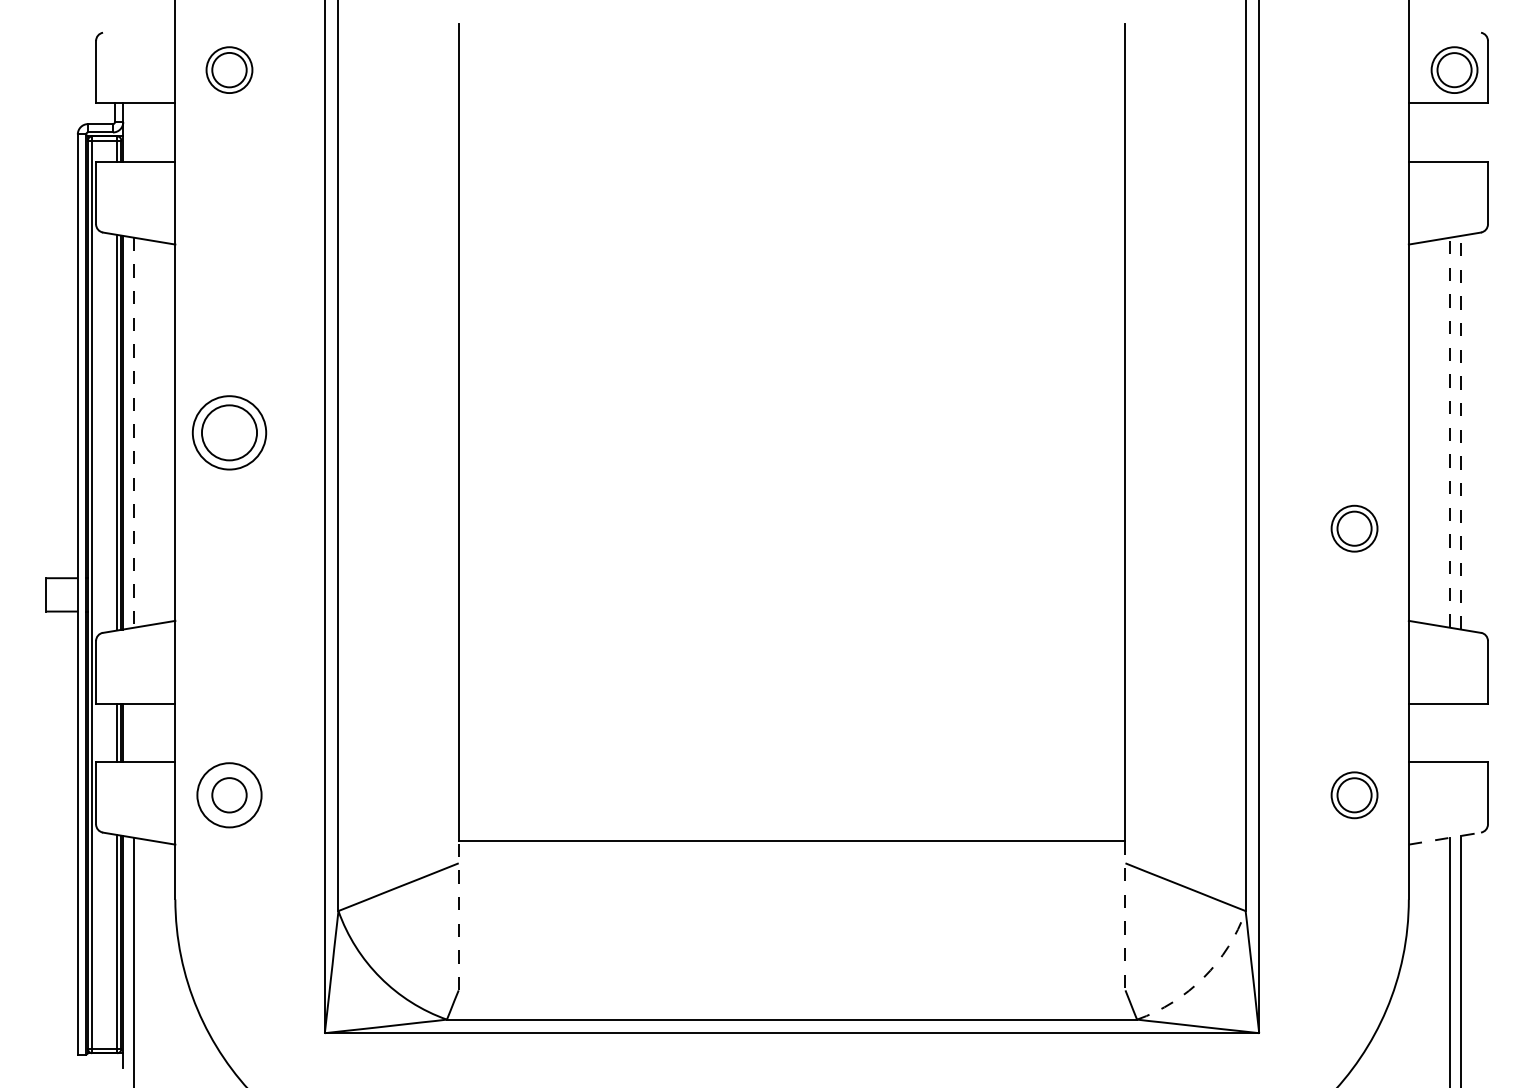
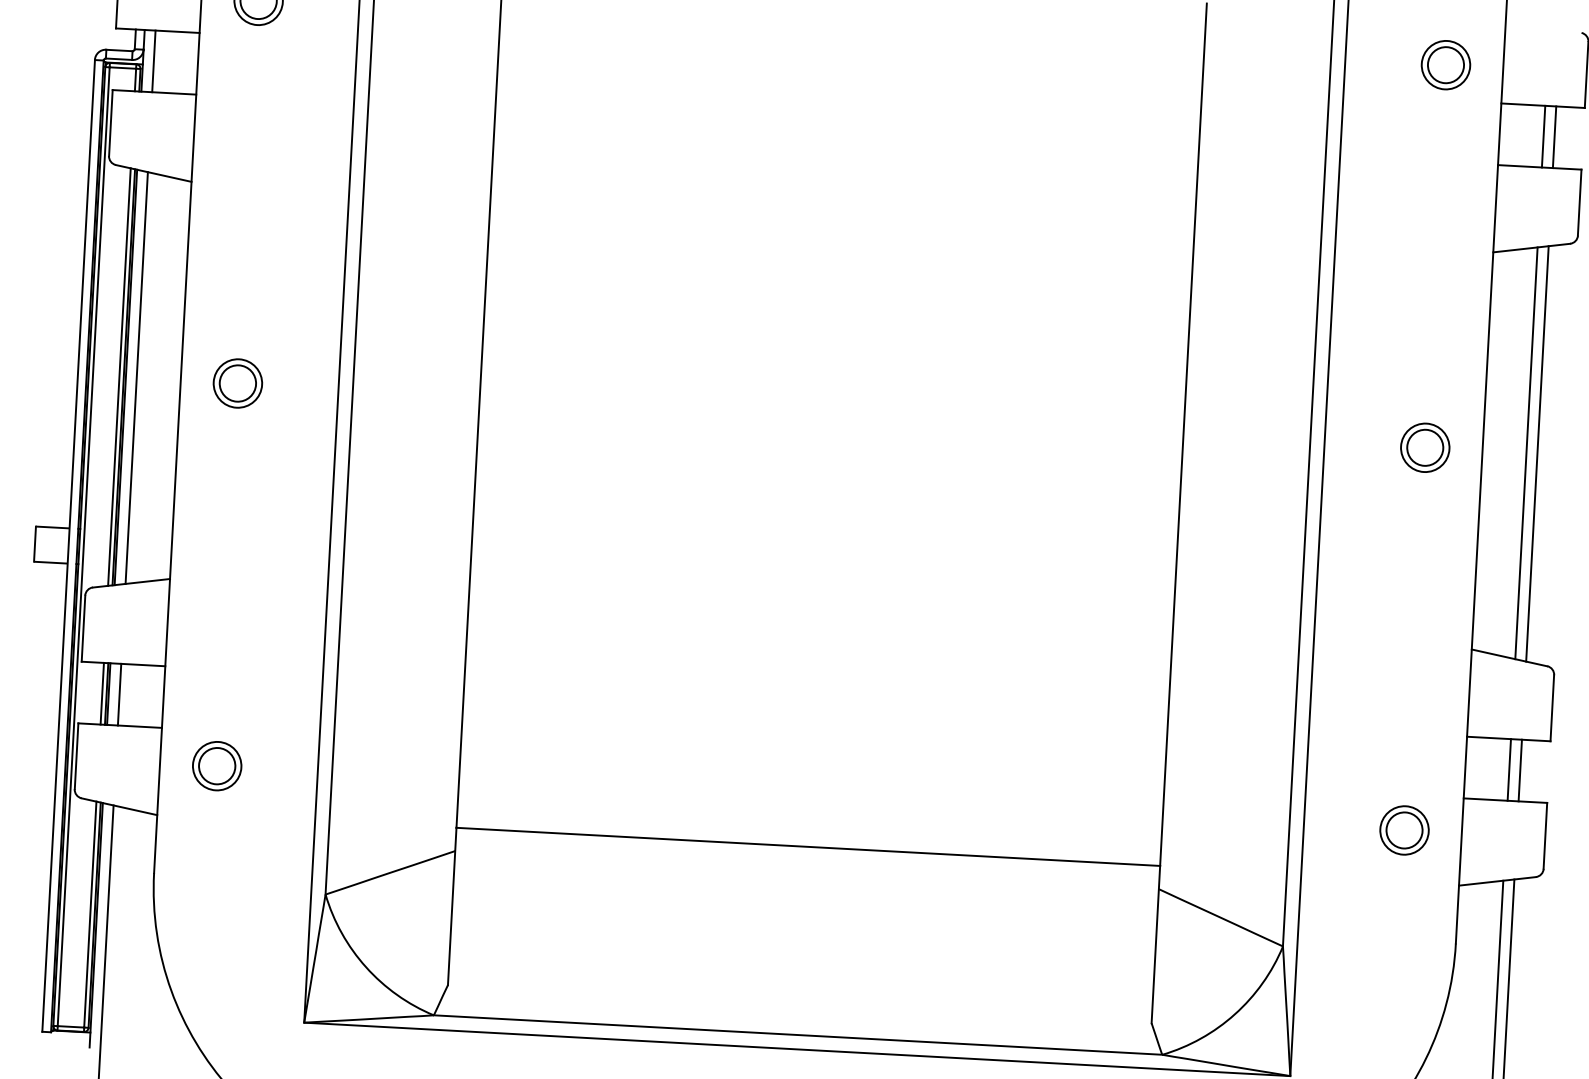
part: (1454, 69) -> (1445, 64), moved
line: (133, 132) -> (153, 61), added
line: (1450, 132) -> (1543, 136), added
line: (1460, 132) -> (1554, 137), added
part: (229, 432) -> (237, 383), size x0.62
line: (1450, 432) -> (1526, 453), dashed -> solid
line: (1460, 432) -> (1537, 453), dashed -> solid
line: (133, 433) -> (136, 378), dashed -> solid
part: (1354, 528) -> (1425, 447), moved
line: (133, 732) -> (119, 694), added
line: (1450, 732) -> (1509, 769), added
line: (1460, 732) -> (1519, 770), added
circle: (229, 795) -> (217, 766), size x0.71
line: (1444, 838) -> (1496, 881), dashed -> solid
line: (458, 915) -> (452, 906), dashed -> solid
line: (1125, 915) -> (1155, 944), dashed -> solid
arc: (1203, 977) -> (1234, 1014), dashed -> solid

